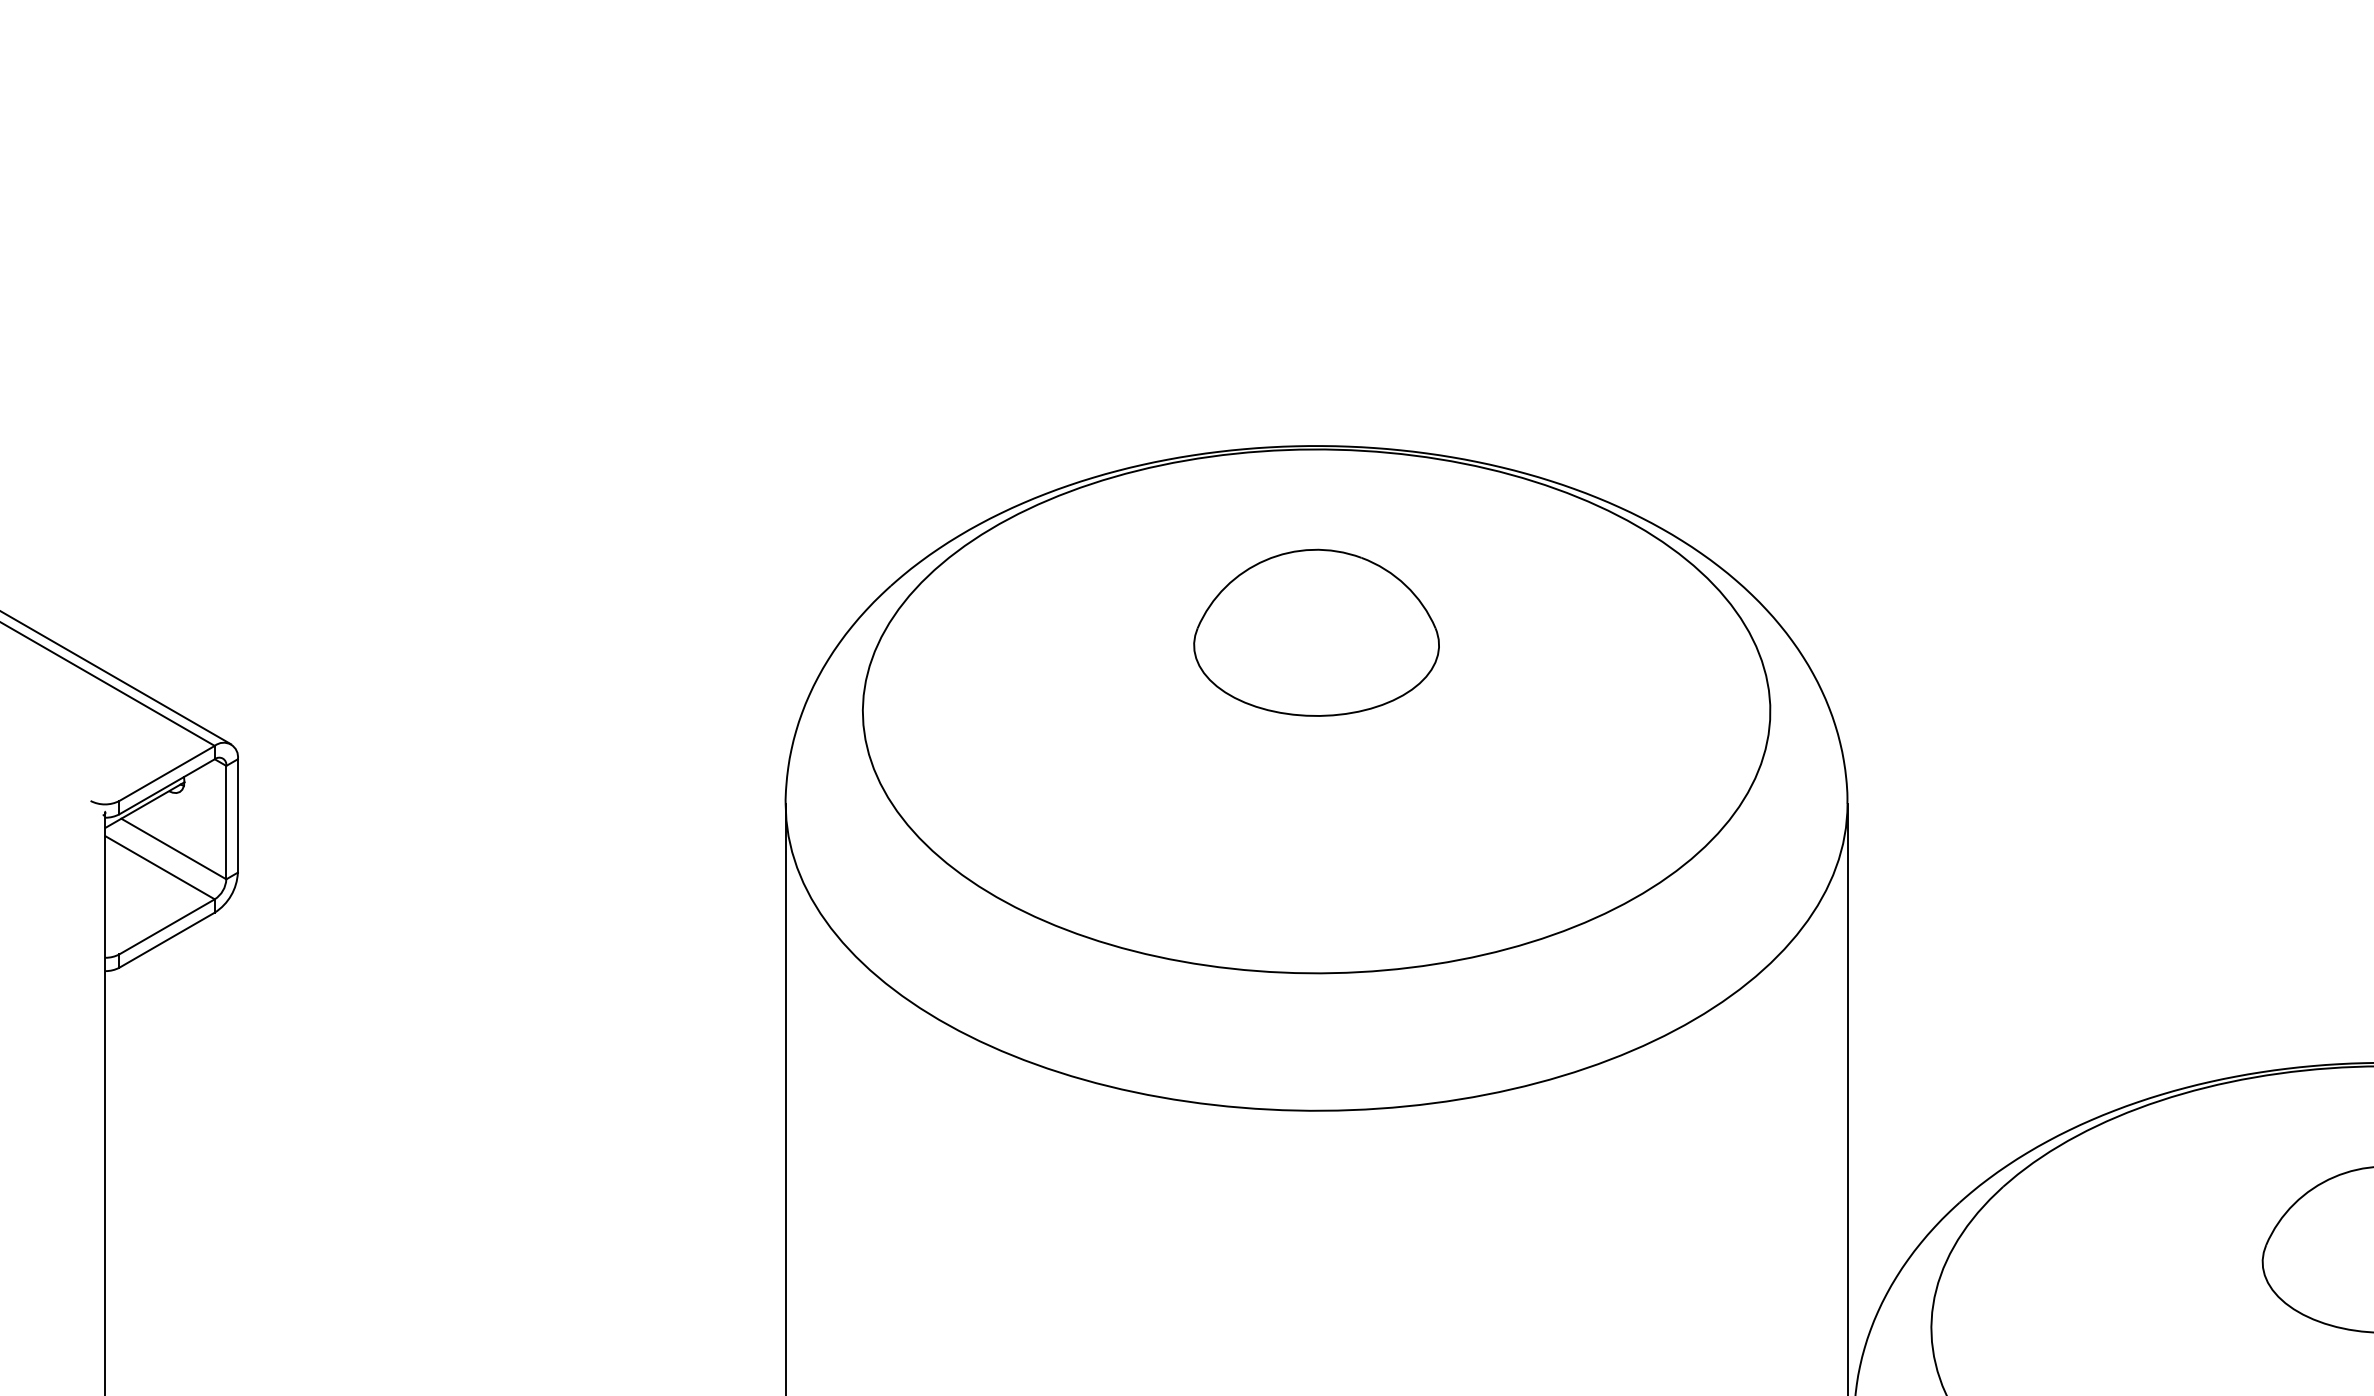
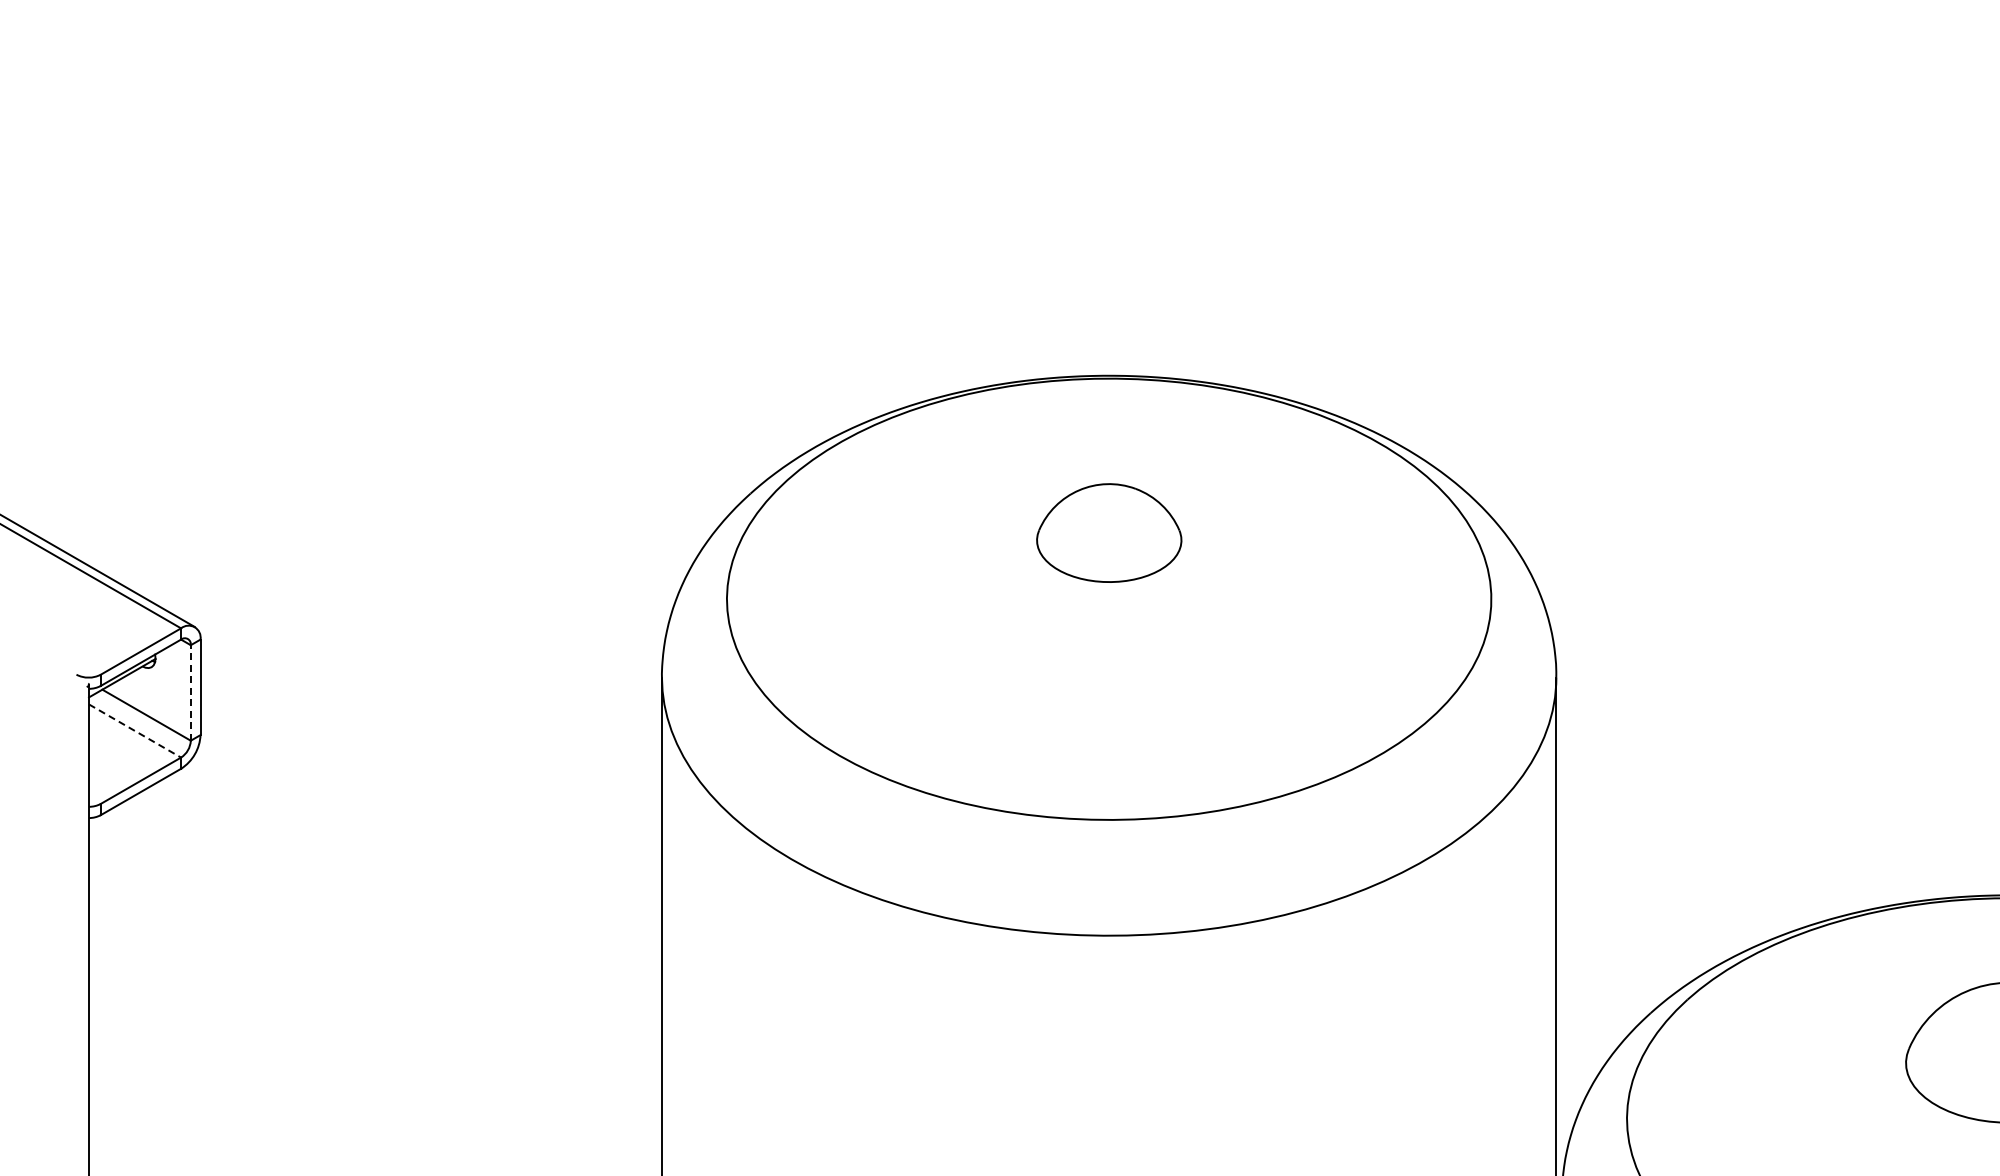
part: (1316, 632) -> (1109, 532), size x0.7
line: (225, 822) -> (190, 692), solid -> dashed
line: (160, 868) -> (135, 731), solid -> dashed

